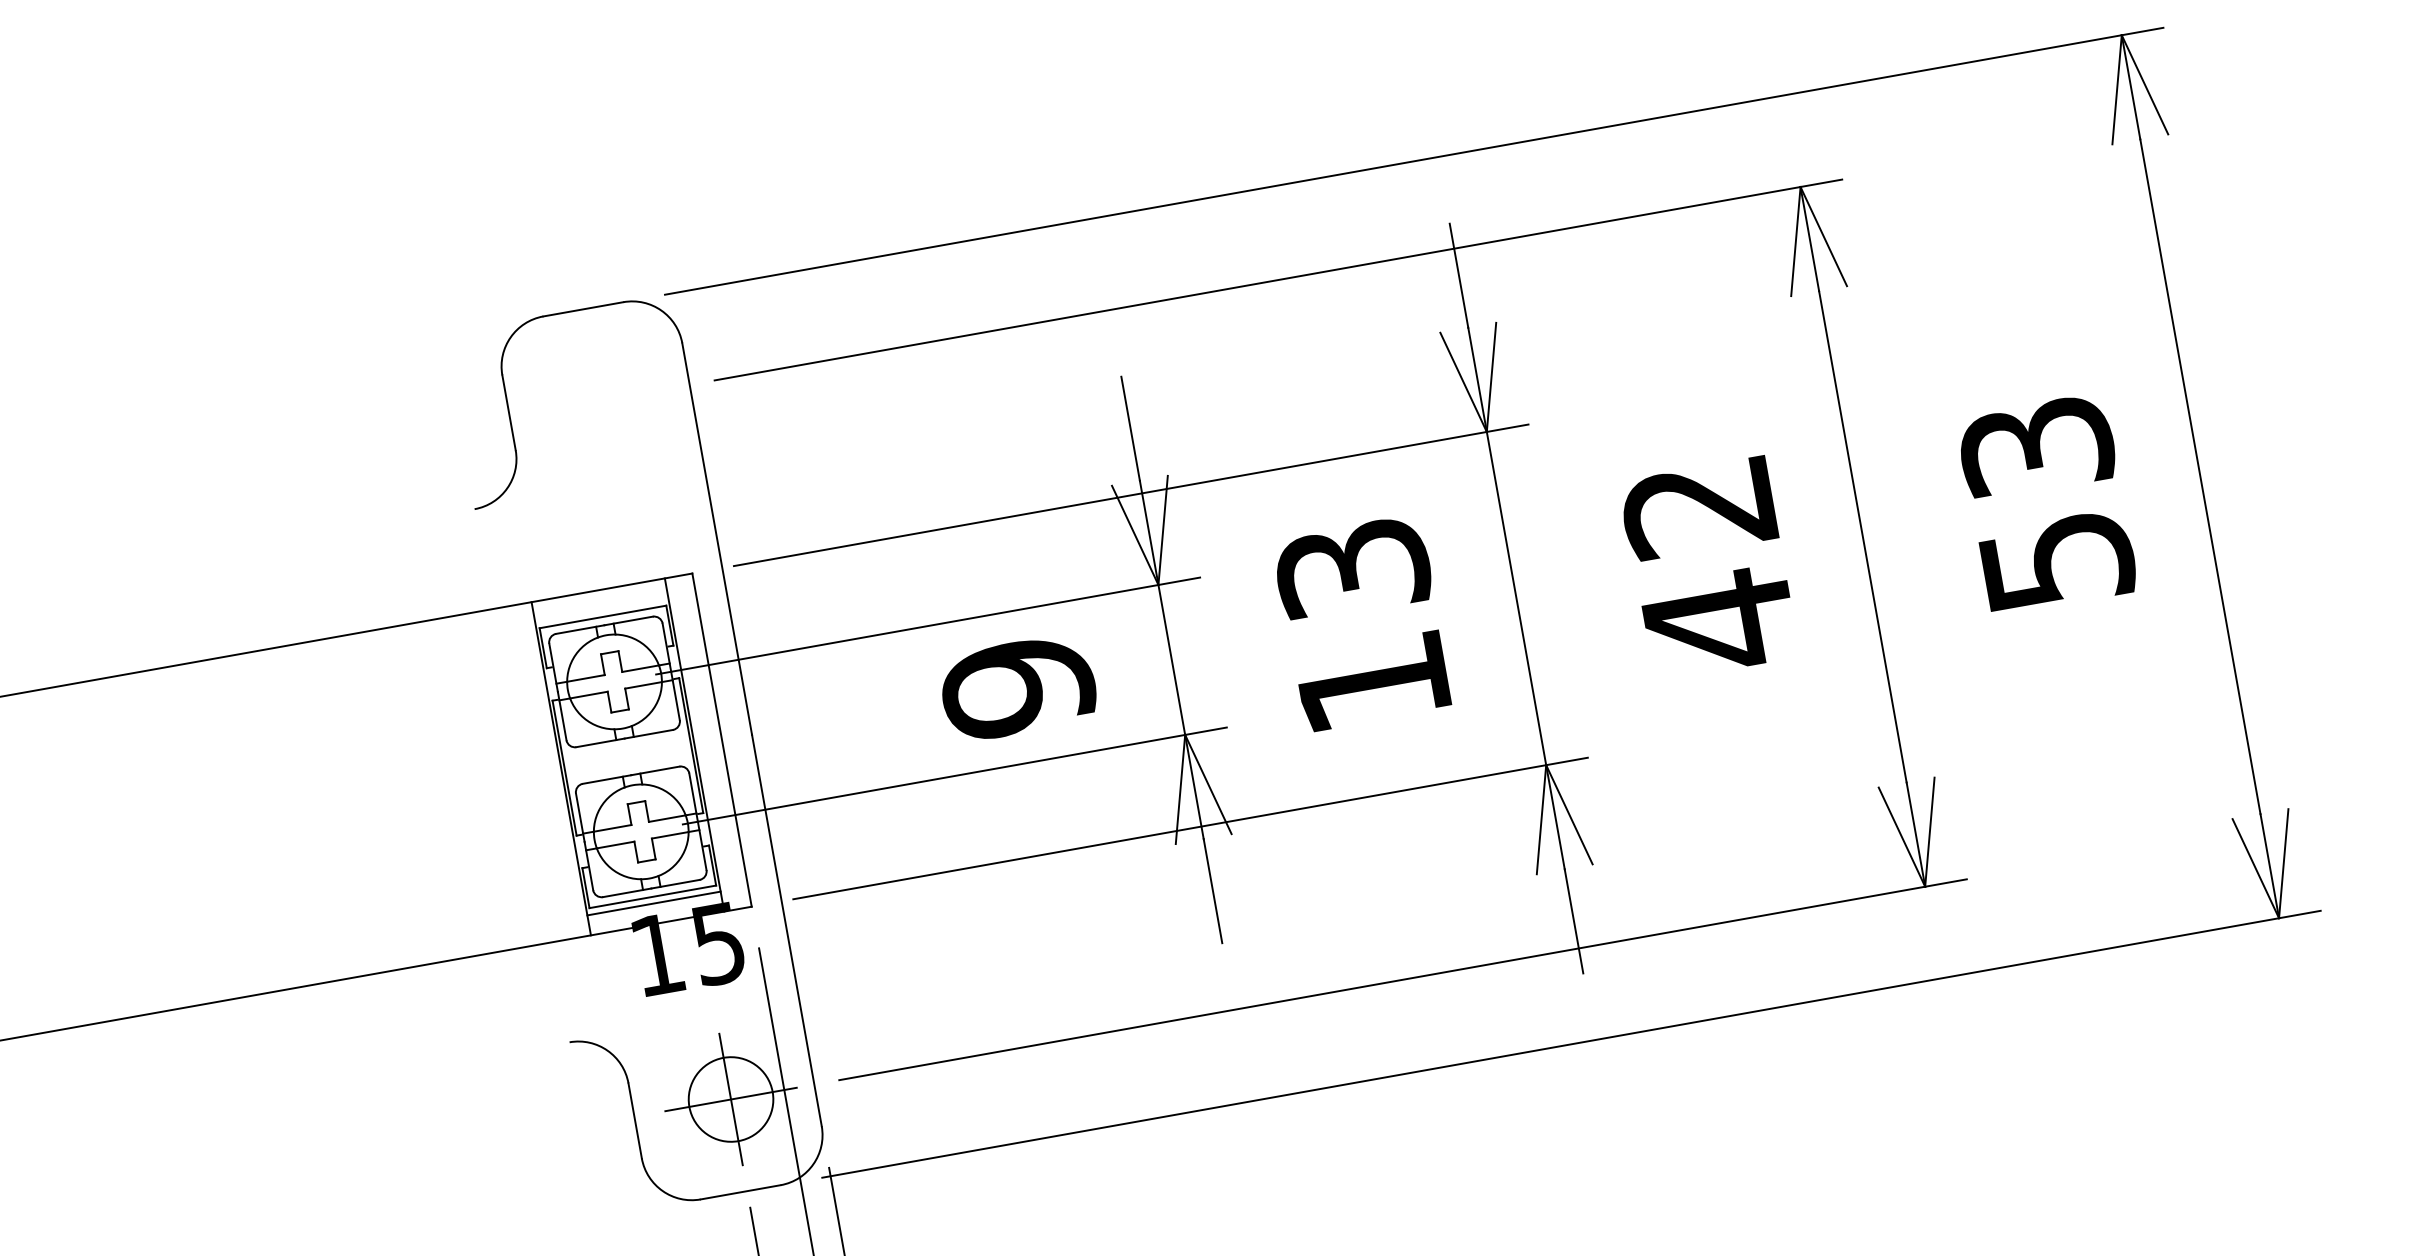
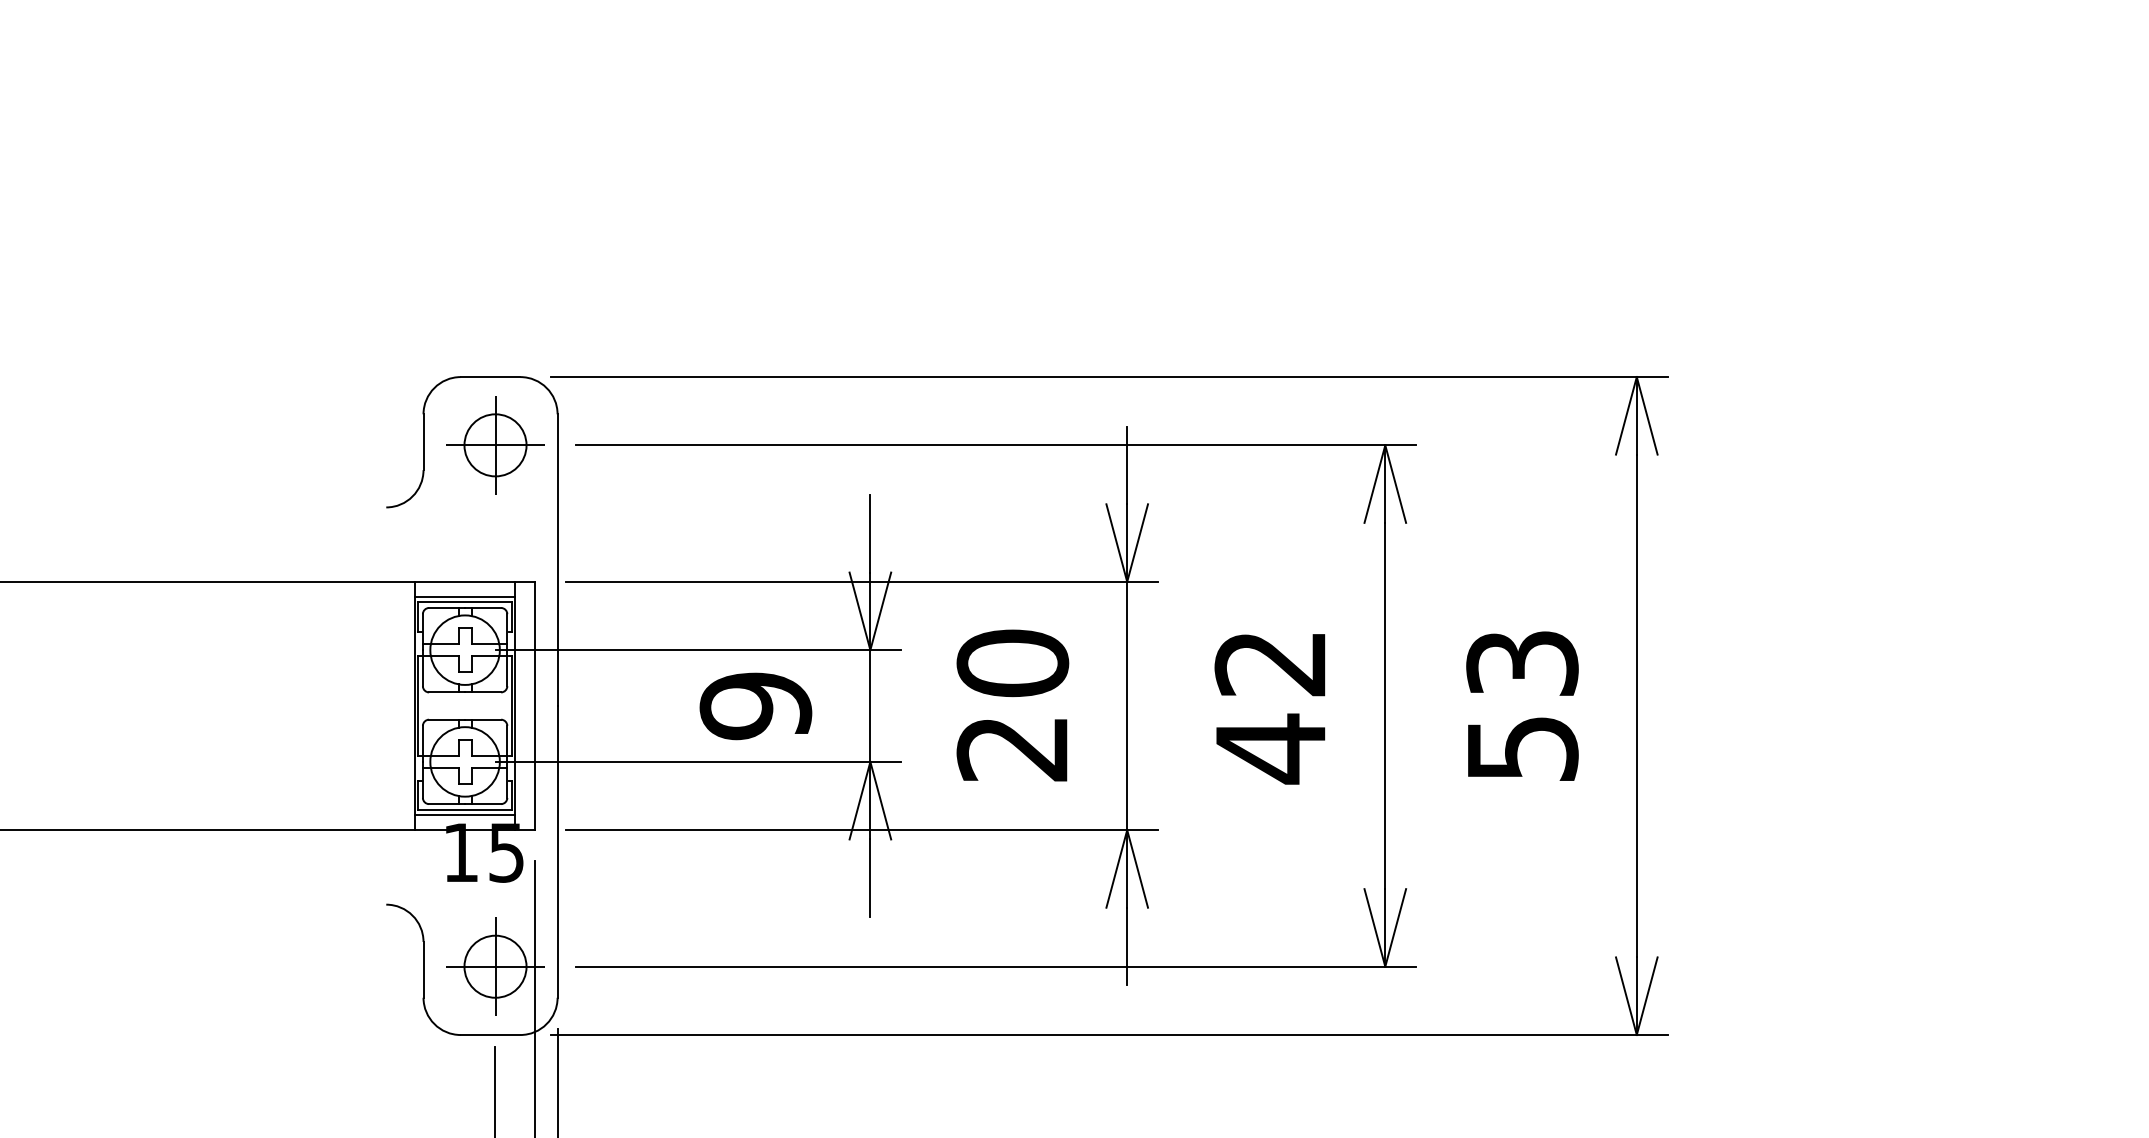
part: (606, 399) -> (495, 445), added
line: (600, 610) -> (464, 596), added
text: (1362, 625) -> (1012, 705), 13 -> 20

